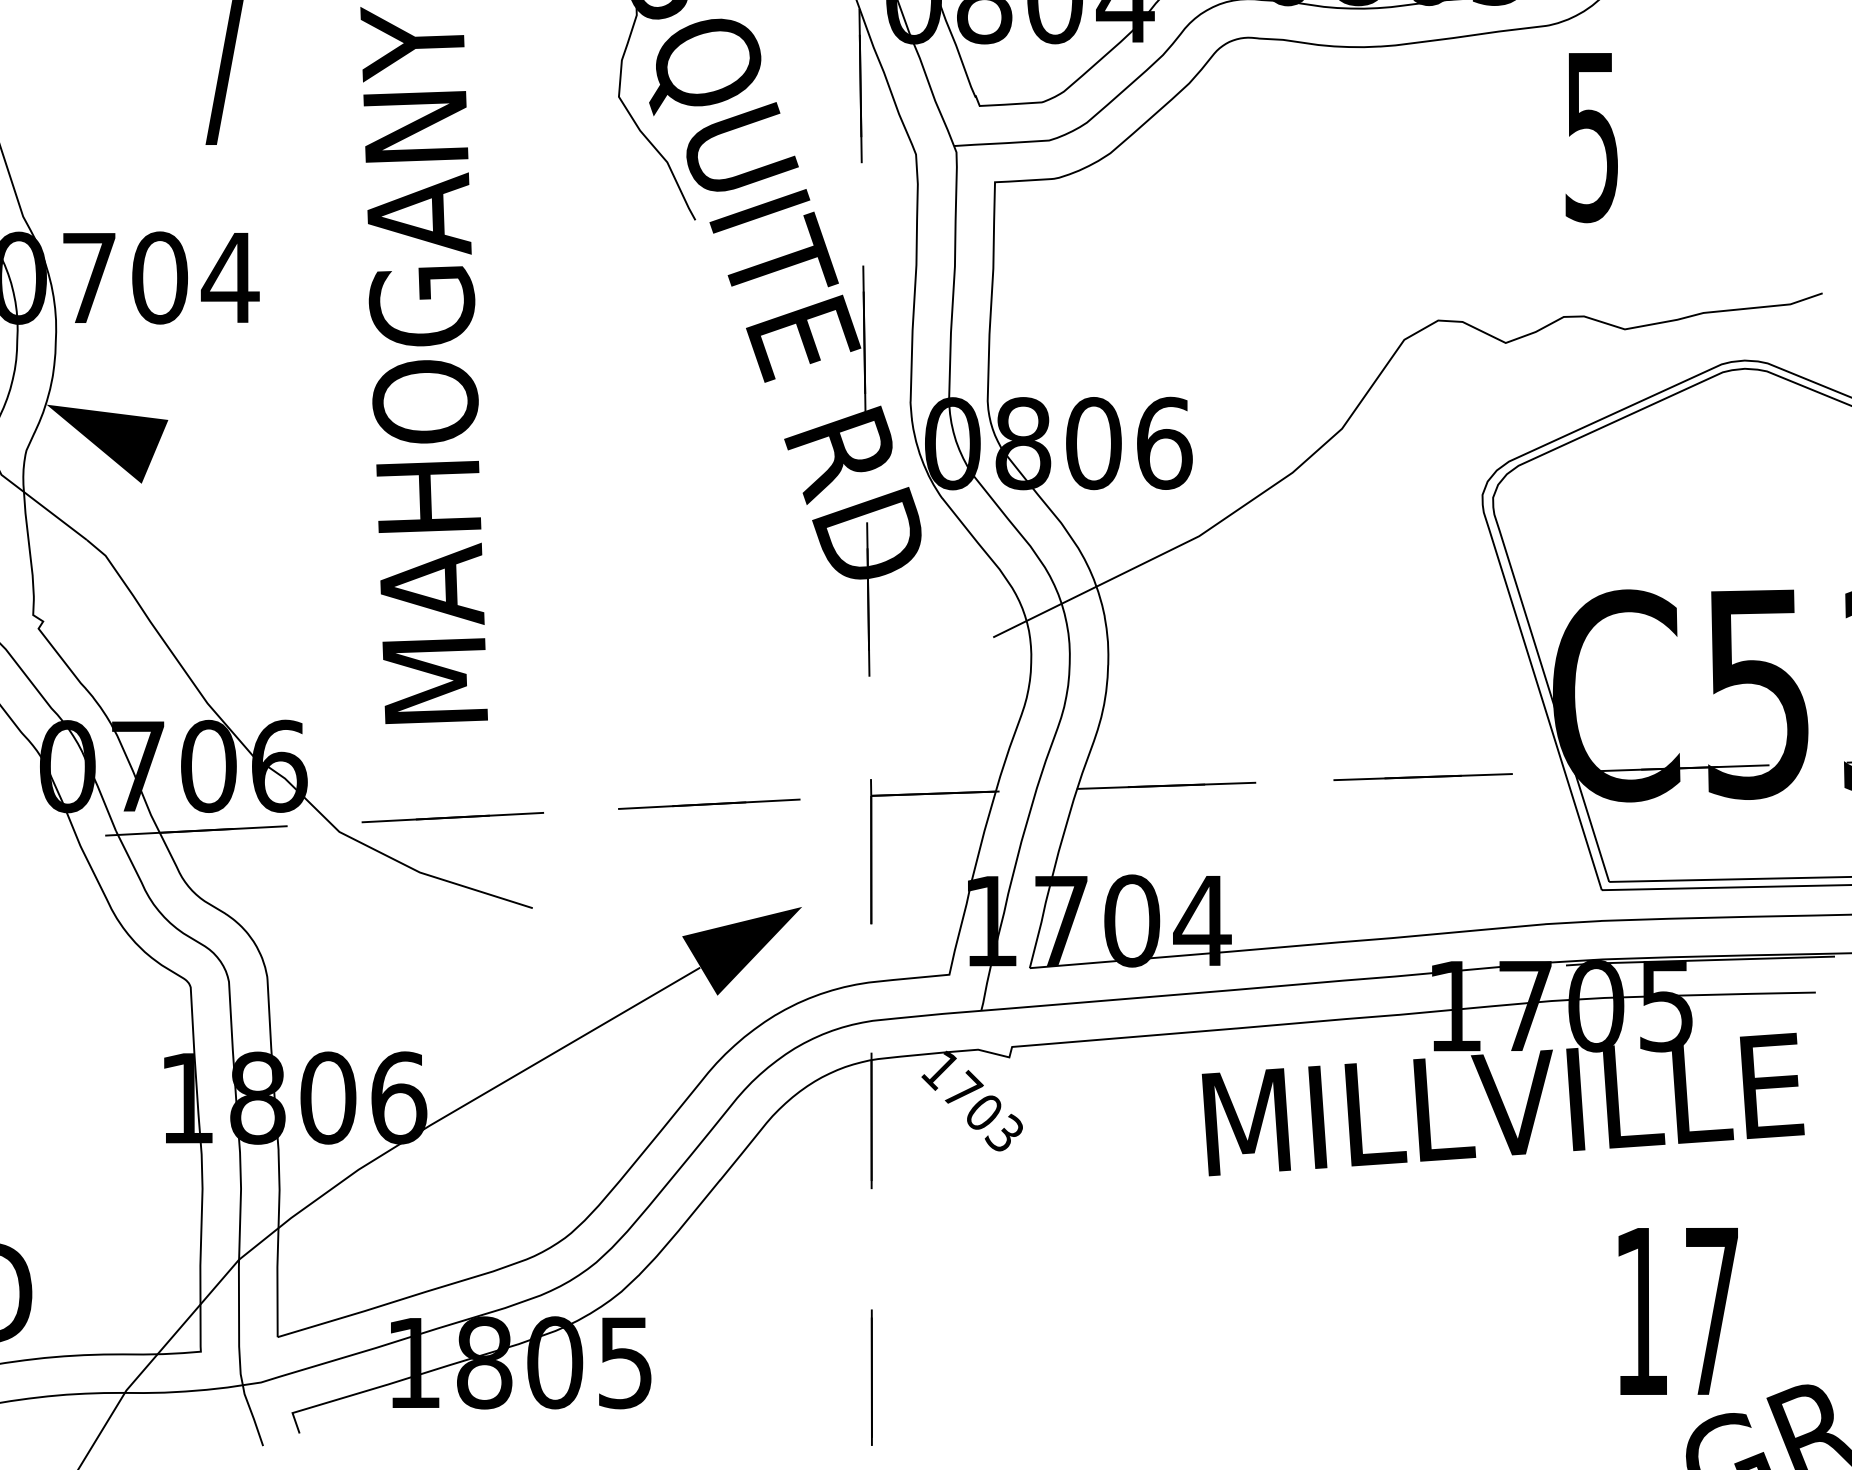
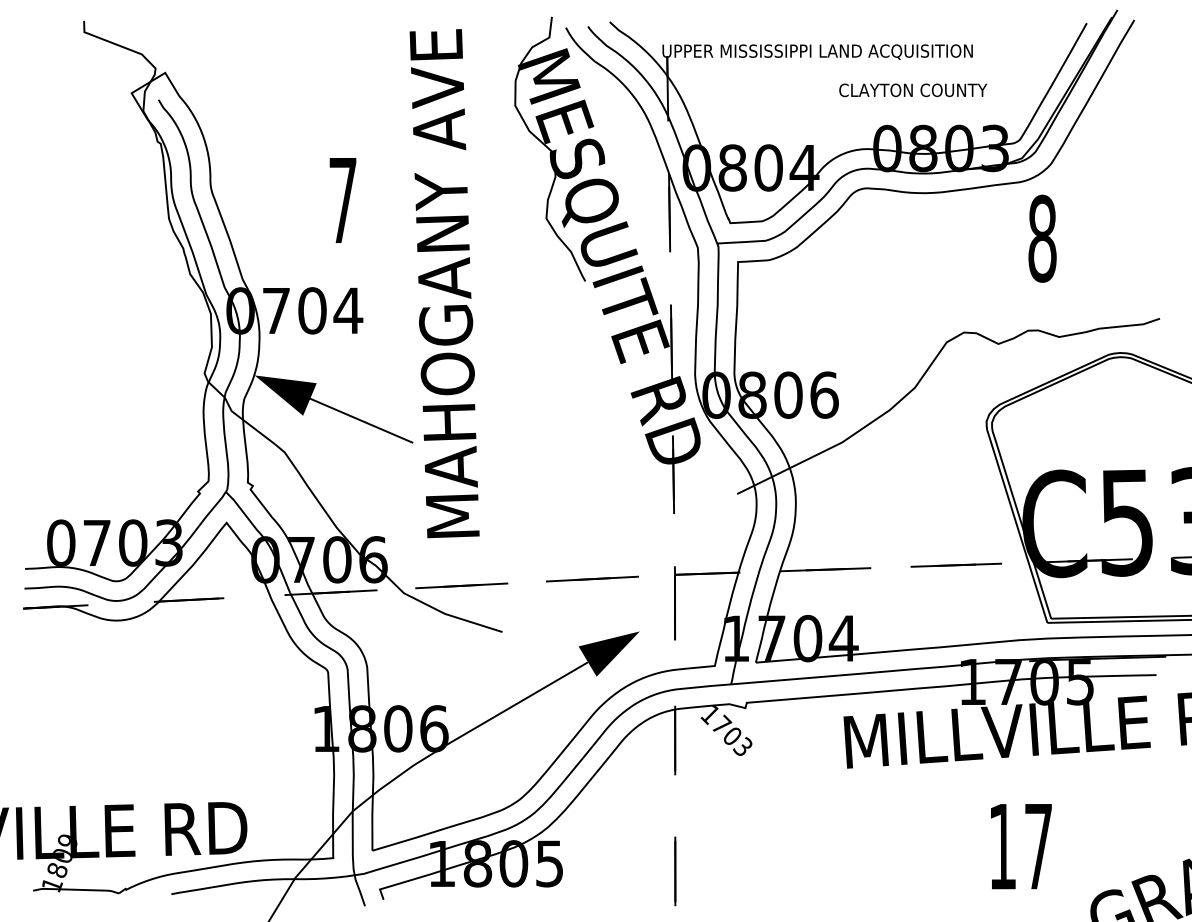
text: (1592, 136) -> (1042, 238), 5 -> 8
line: (256, 493) -> (361, 420), added
text: (1678, 1311) -> (1021, 846), moved

